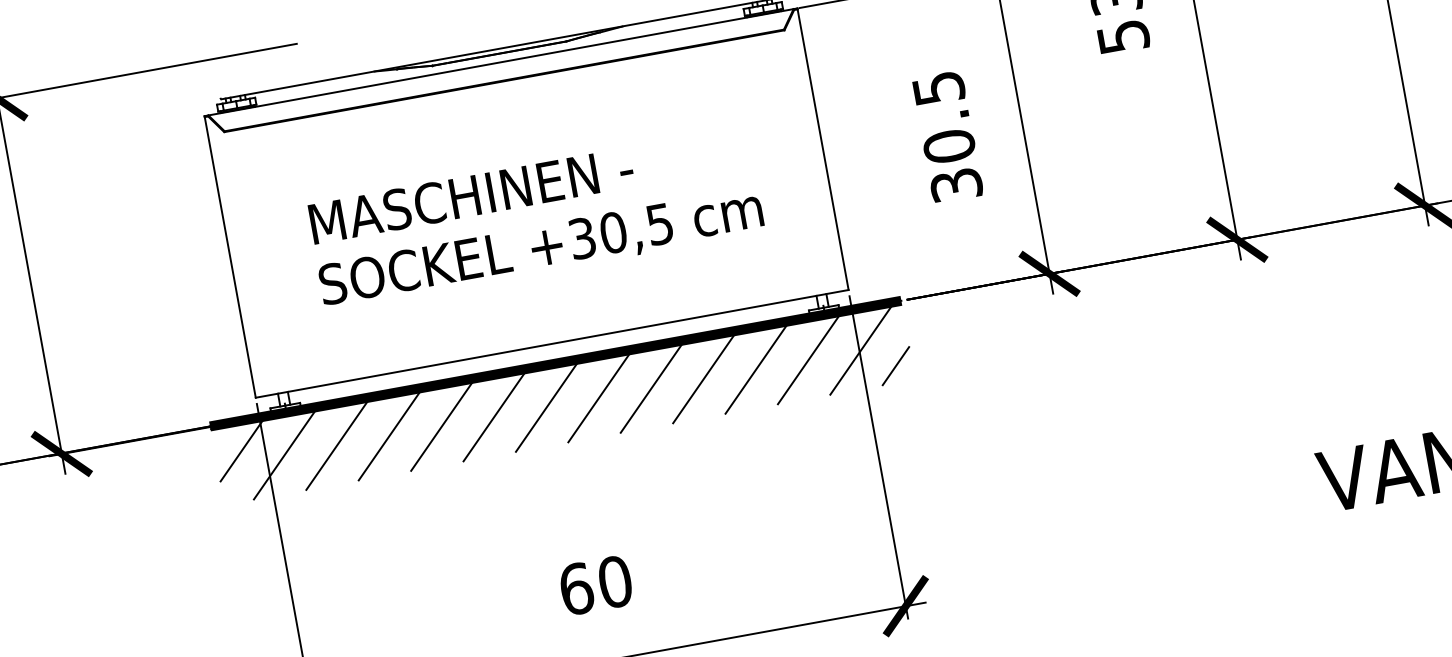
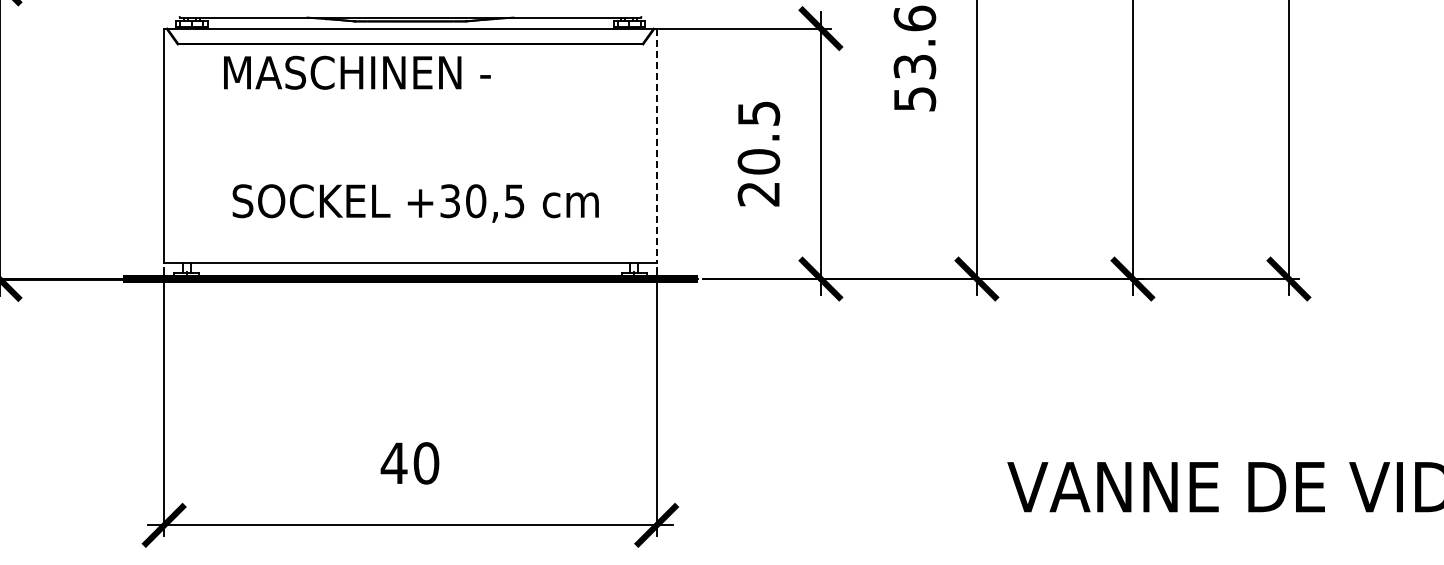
line: (822, 150) -> (656, 146), solid -> dashed
text: (956, 185) -> (758, 194), 30.5 -> 20.5
text: (471, 195) -> (357, 72), moved
text: (541, 248) -> (415, 203), moved
hatch: (562, 402) -> (410, 311), removed
text: (575, 589) -> (393, 463), 60 -> 40

